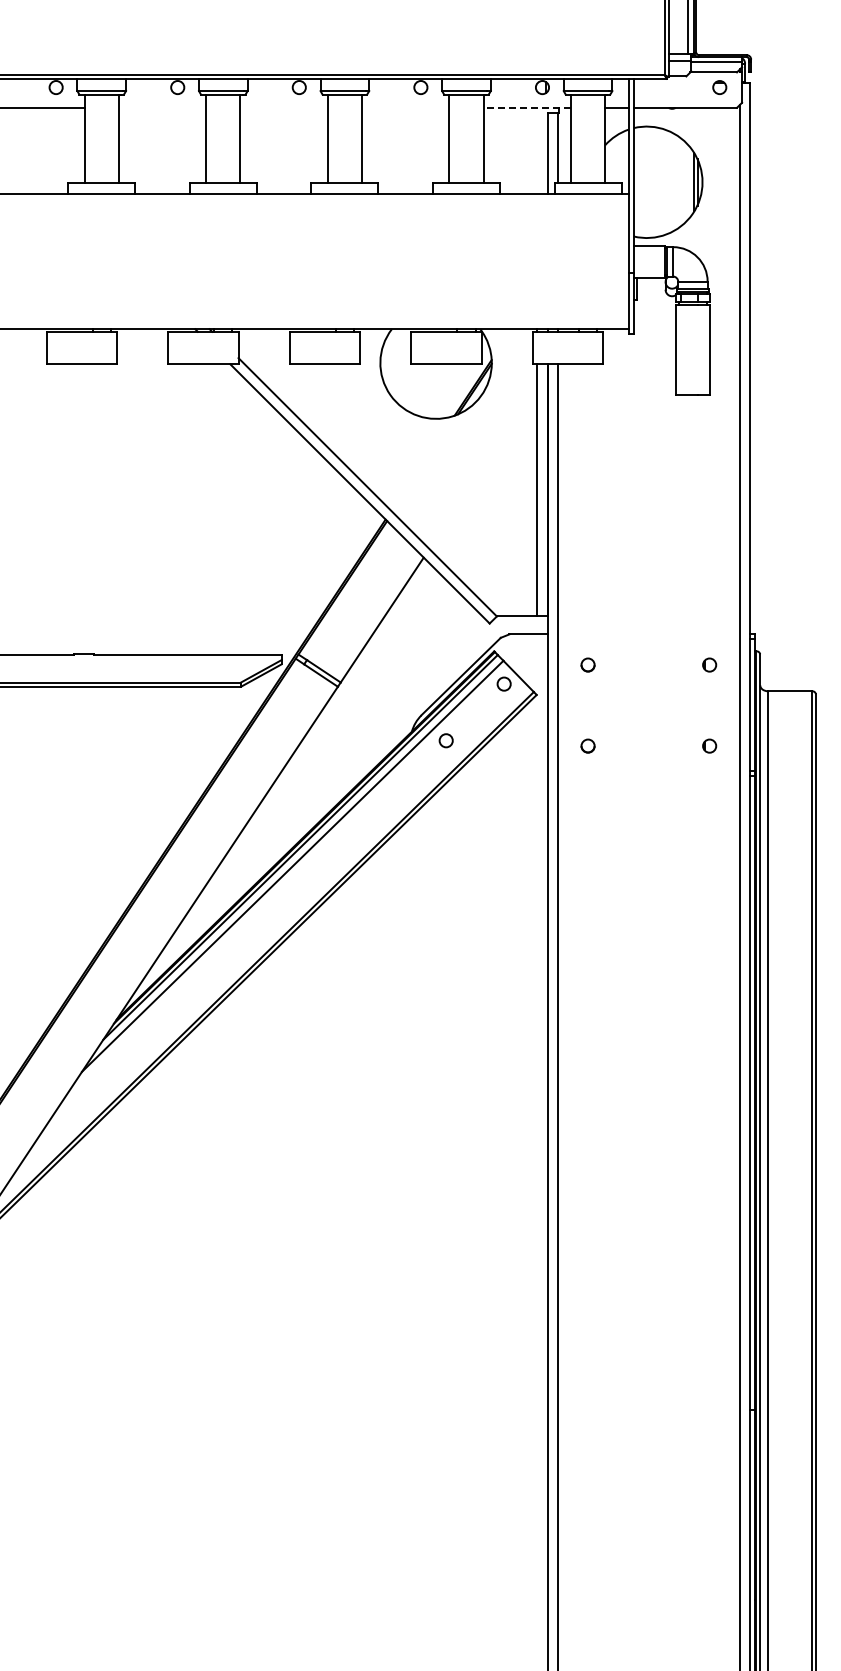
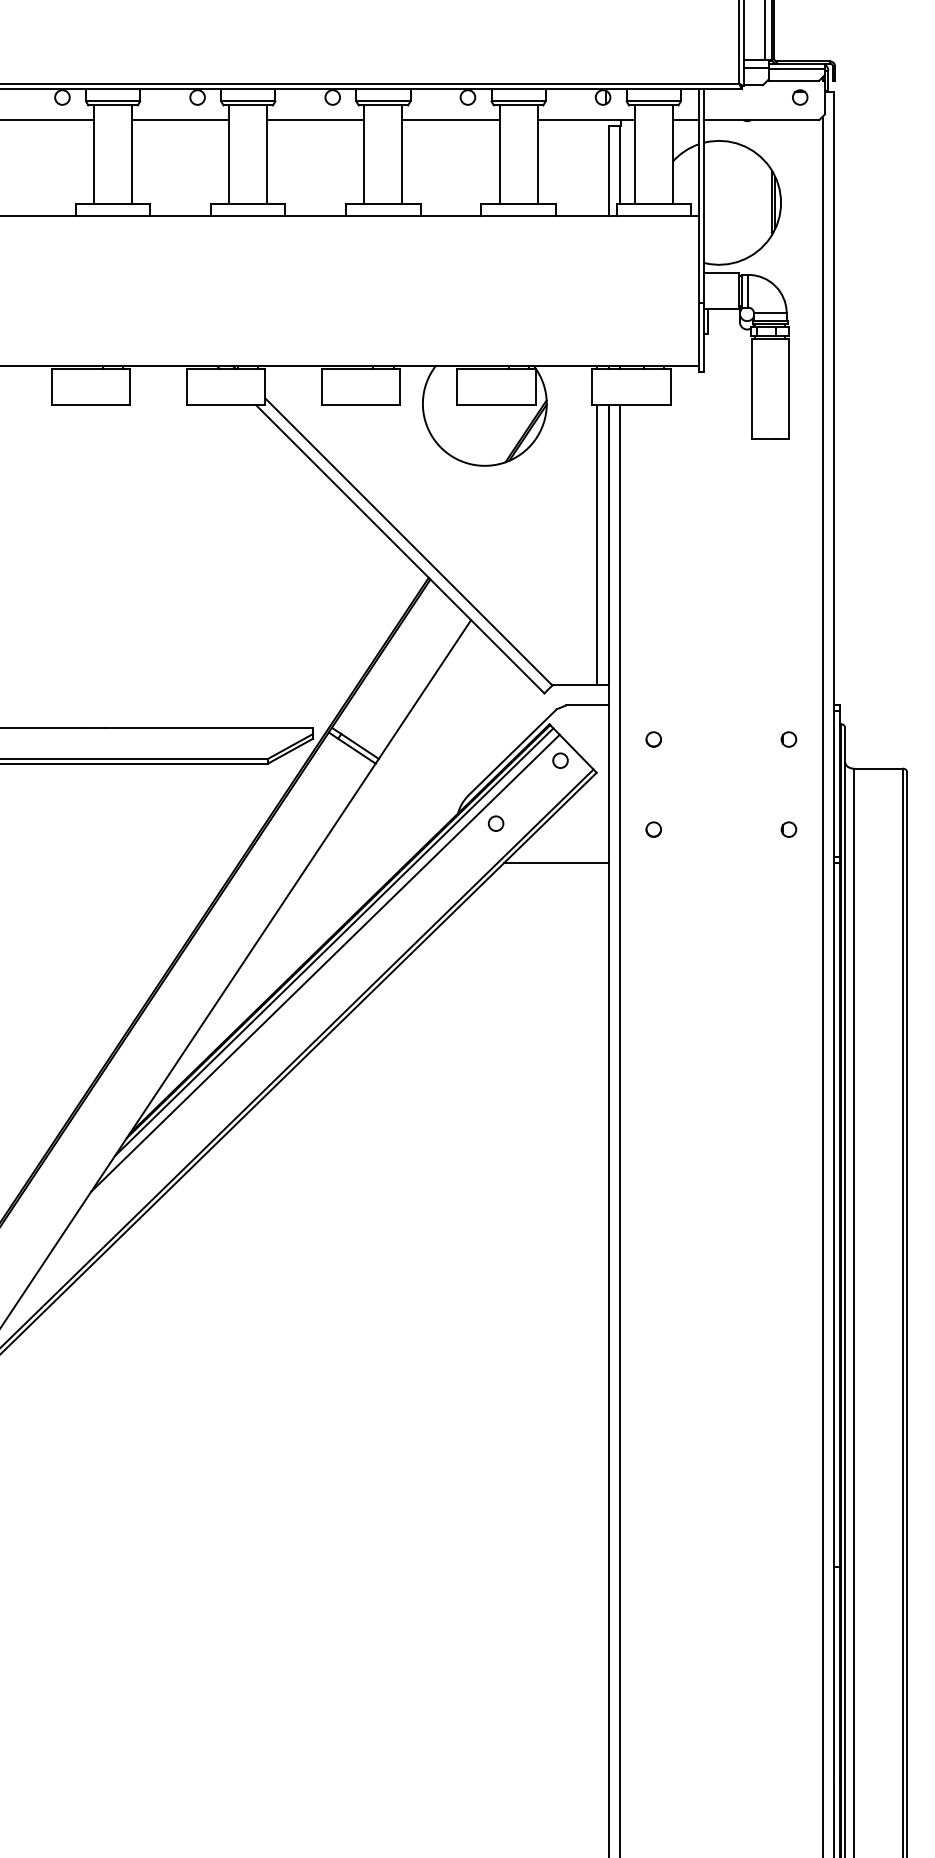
line: (162, 107) -> (180, 119), added
line: (283, 107) -> (315, 119), added
line: (405, 107) -> (450, 119), added
line: (527, 107) -> (586, 119), dashed -> solid
line: (500, 776) -> (556, 863), added

